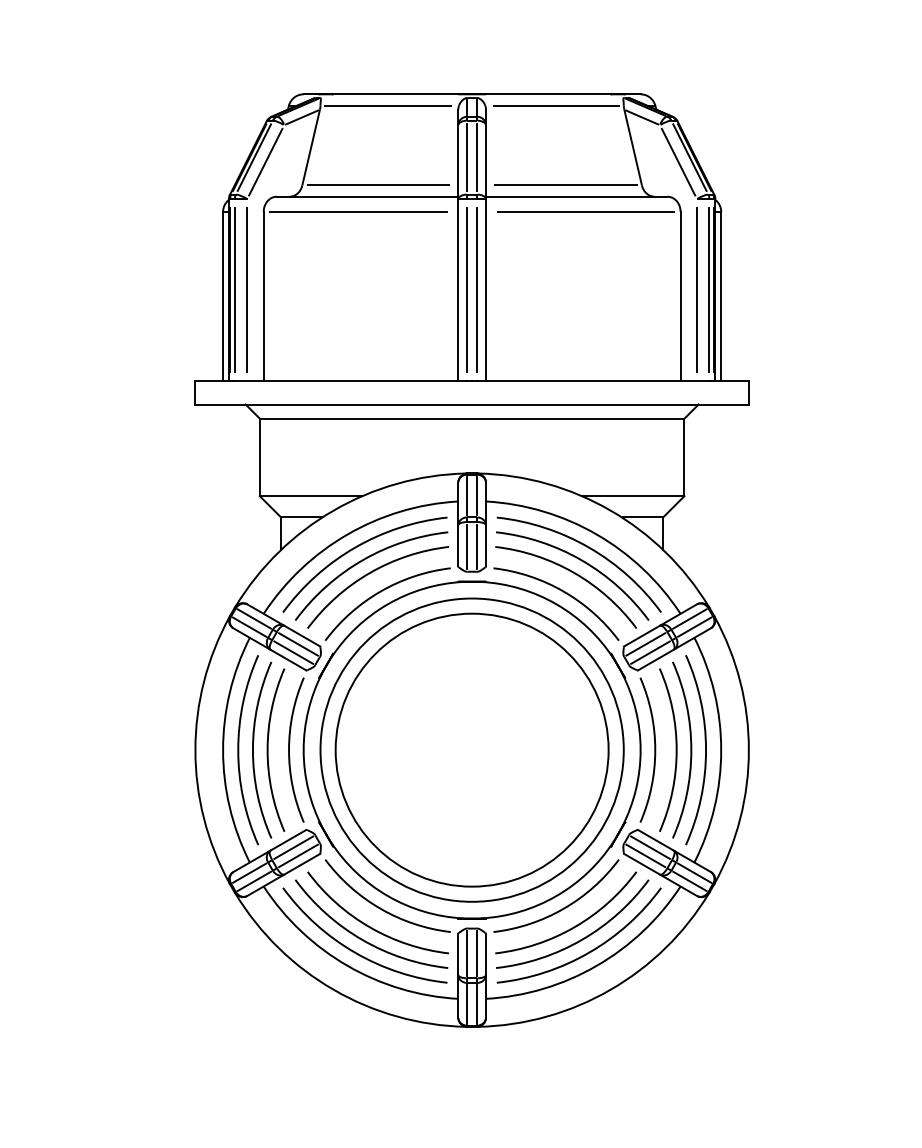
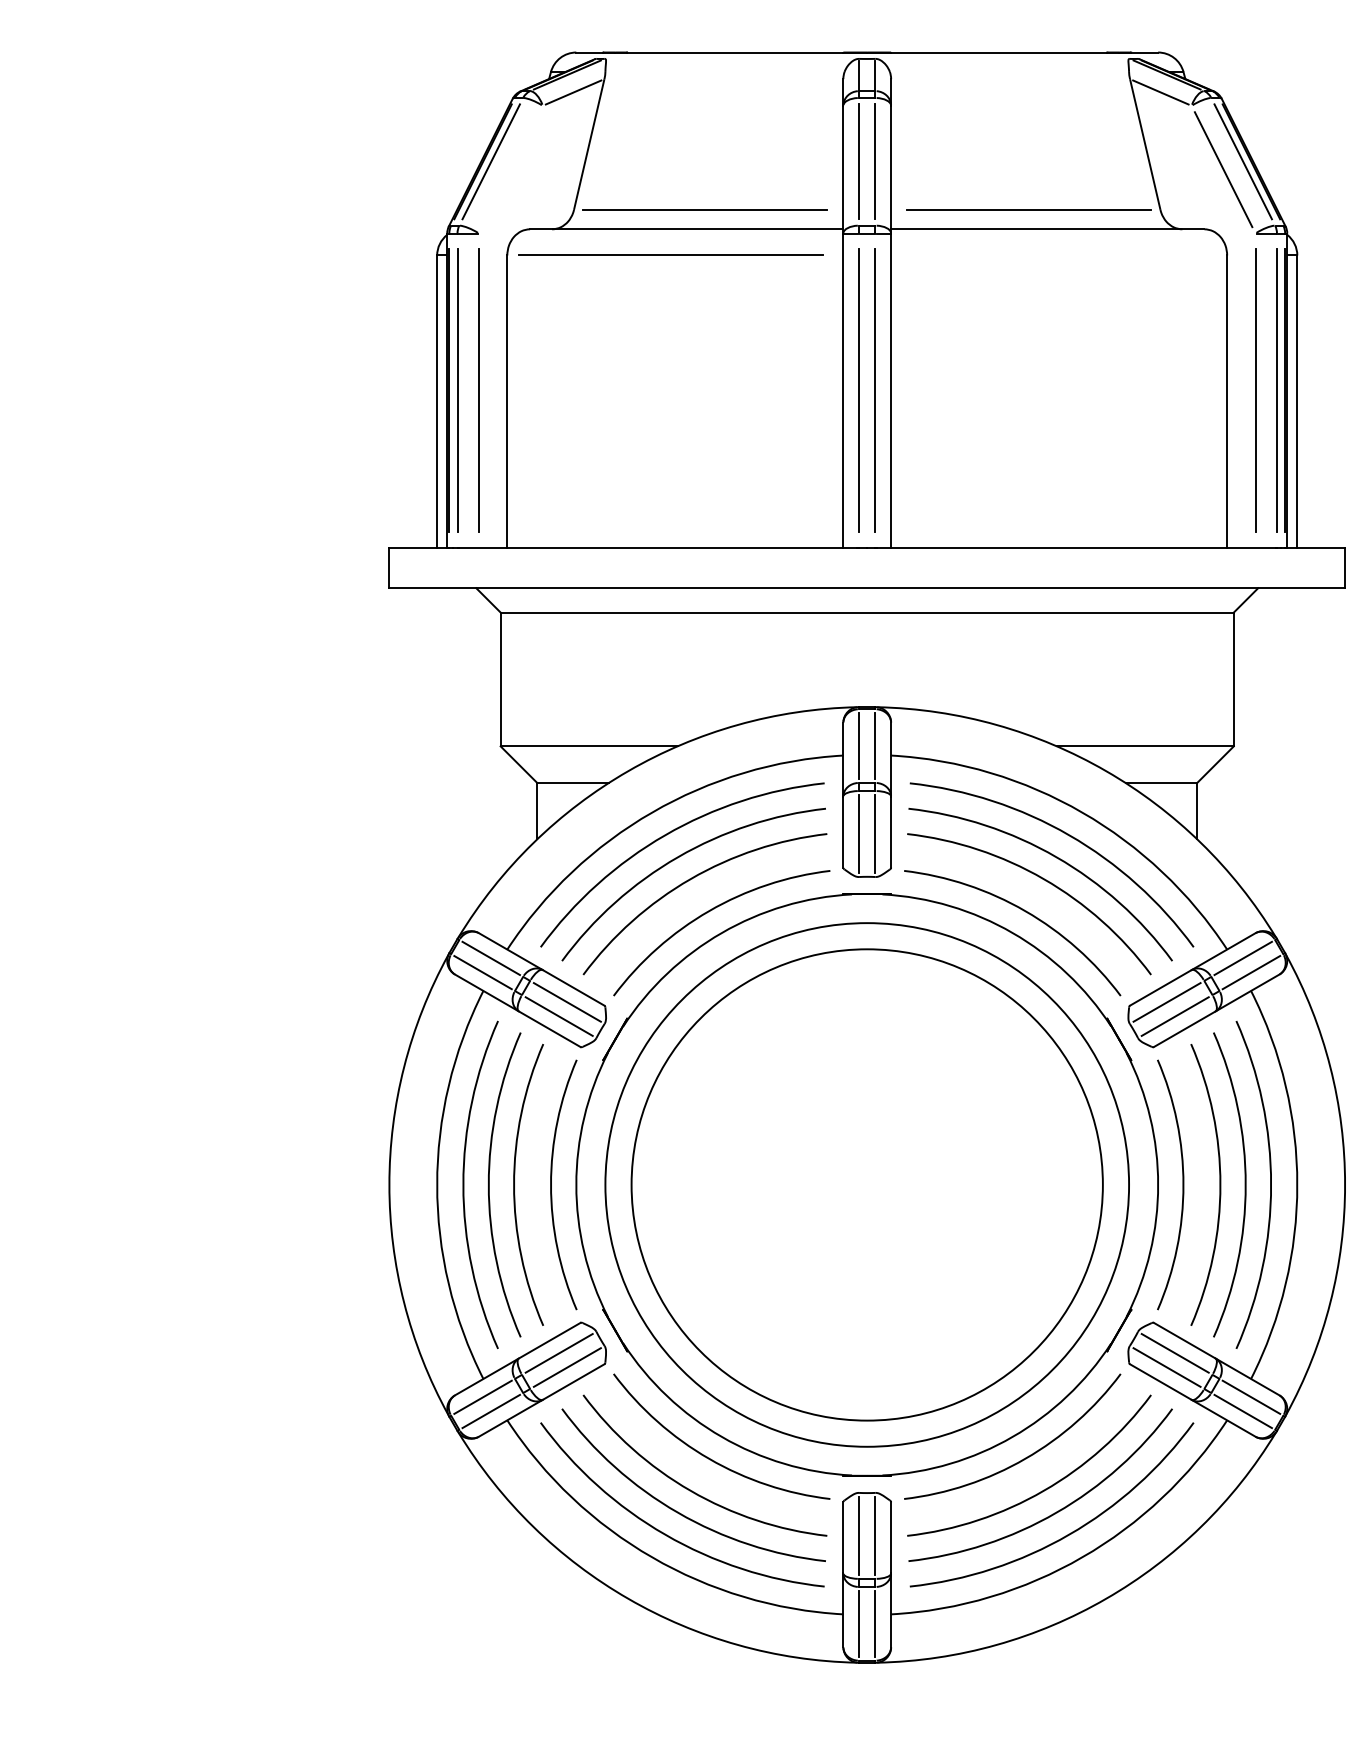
line: (387, 105) -> (721, 71), removed
line: (555, 105) -> (1011, 71), removed
line: (265, 161) -> (510, 168), removed
line: (585, 211) -> (1062, 254), removed

